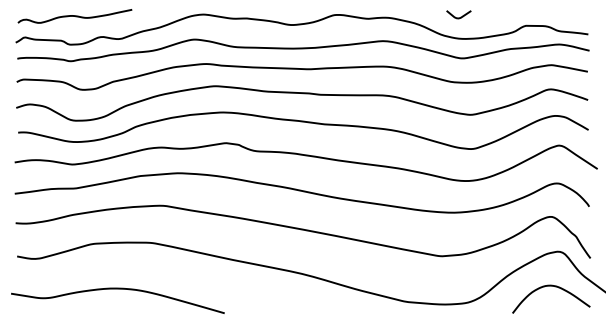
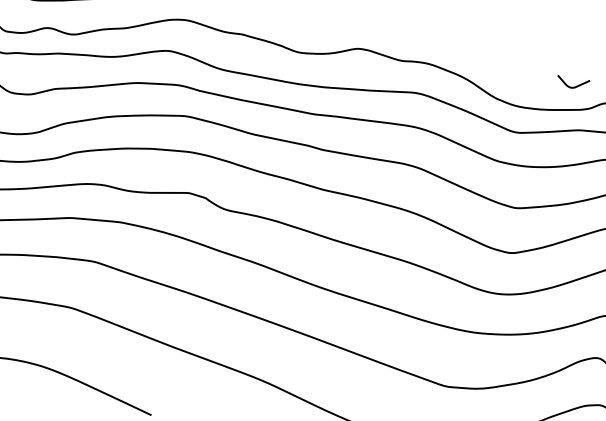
curve: (460, 16) -> (574, 85), moved

